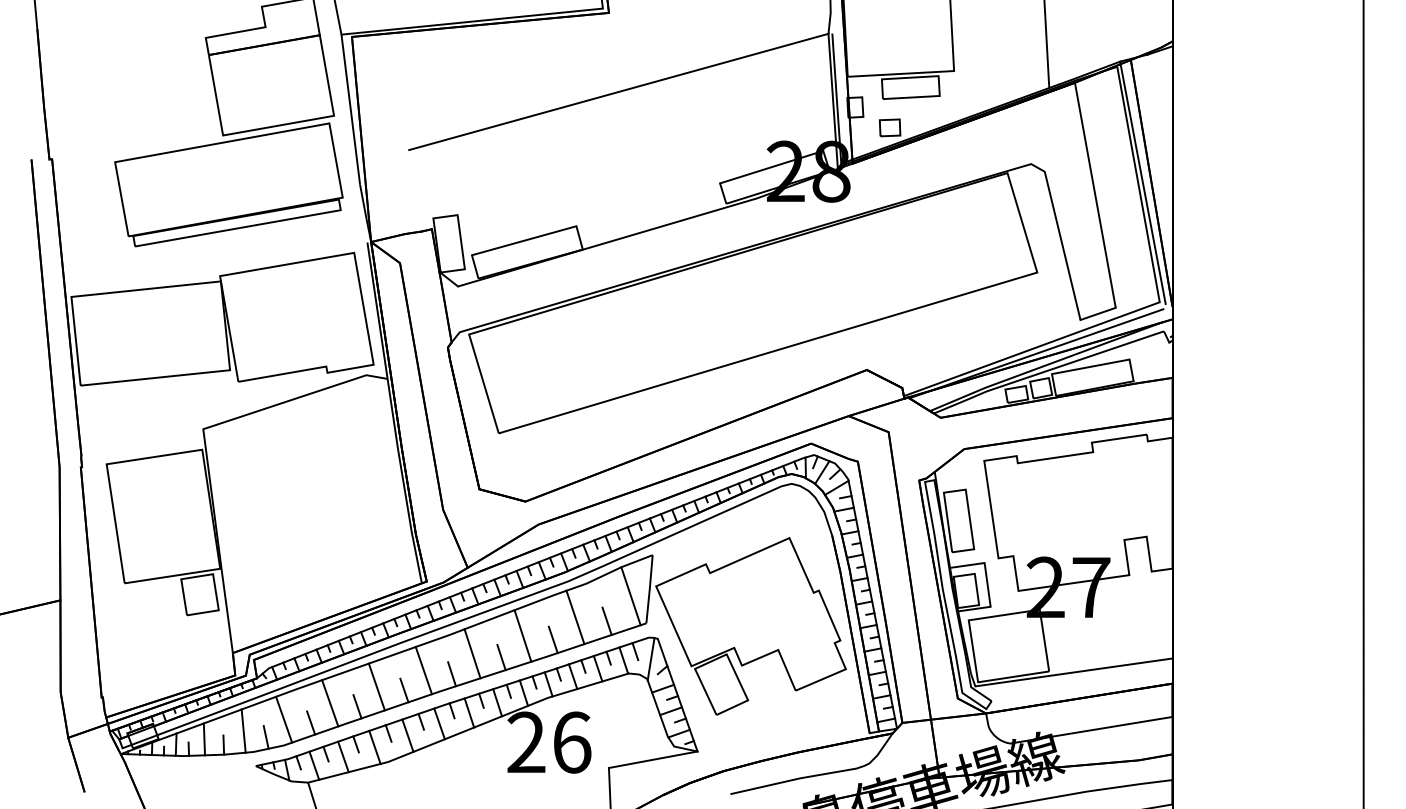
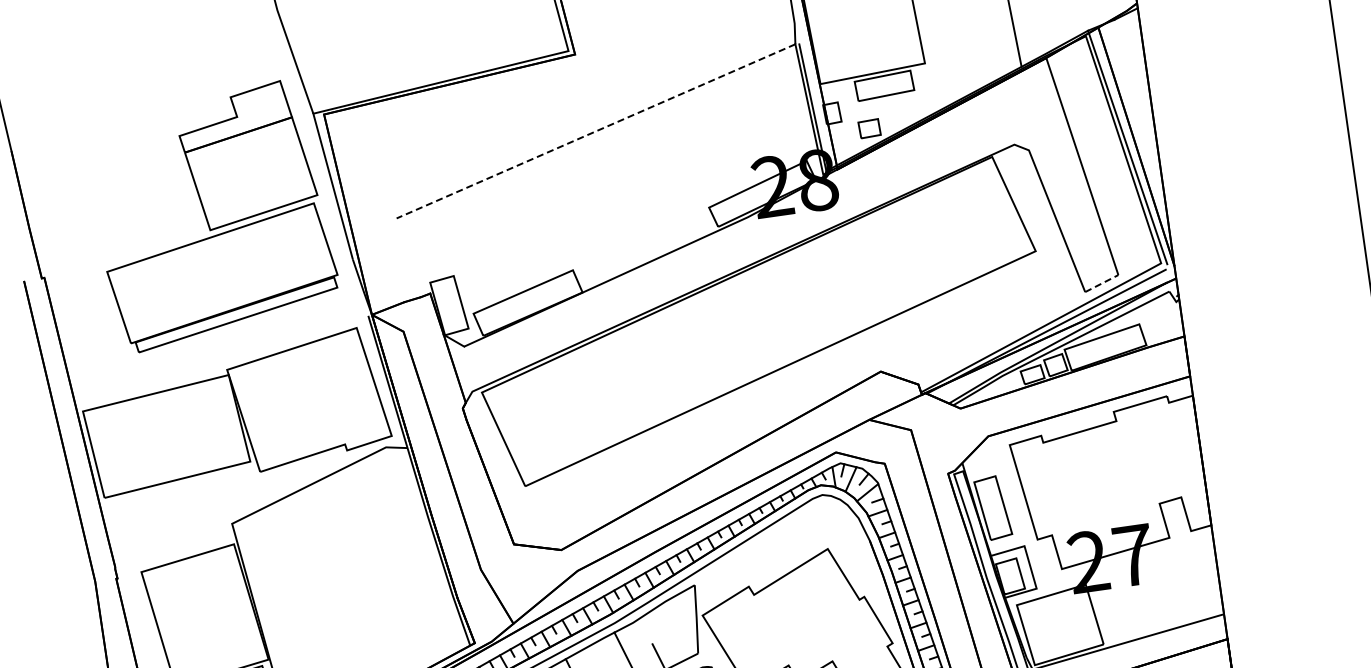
line: (618, 91) -> (595, 130), solid -> dashed
line: (1098, 313) -> (1102, 283), solid -> dashed
line: (630, 596) -> (678, 629), removed

